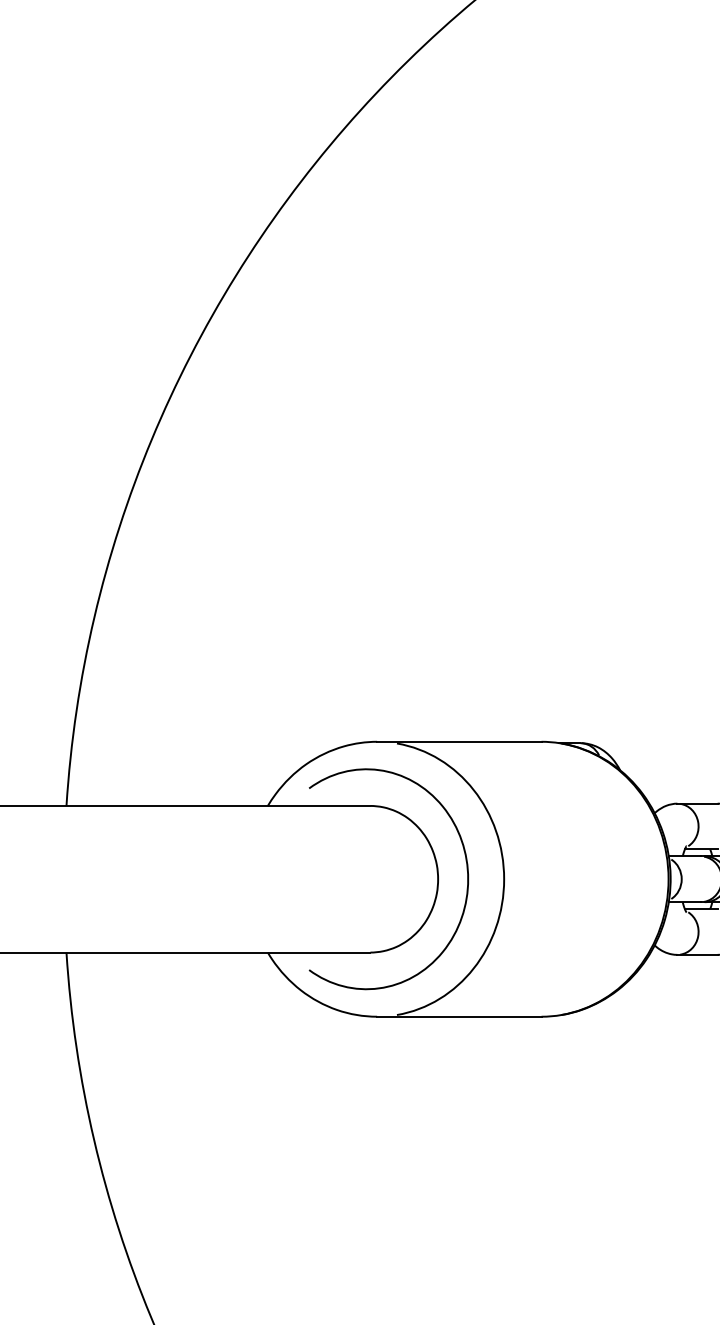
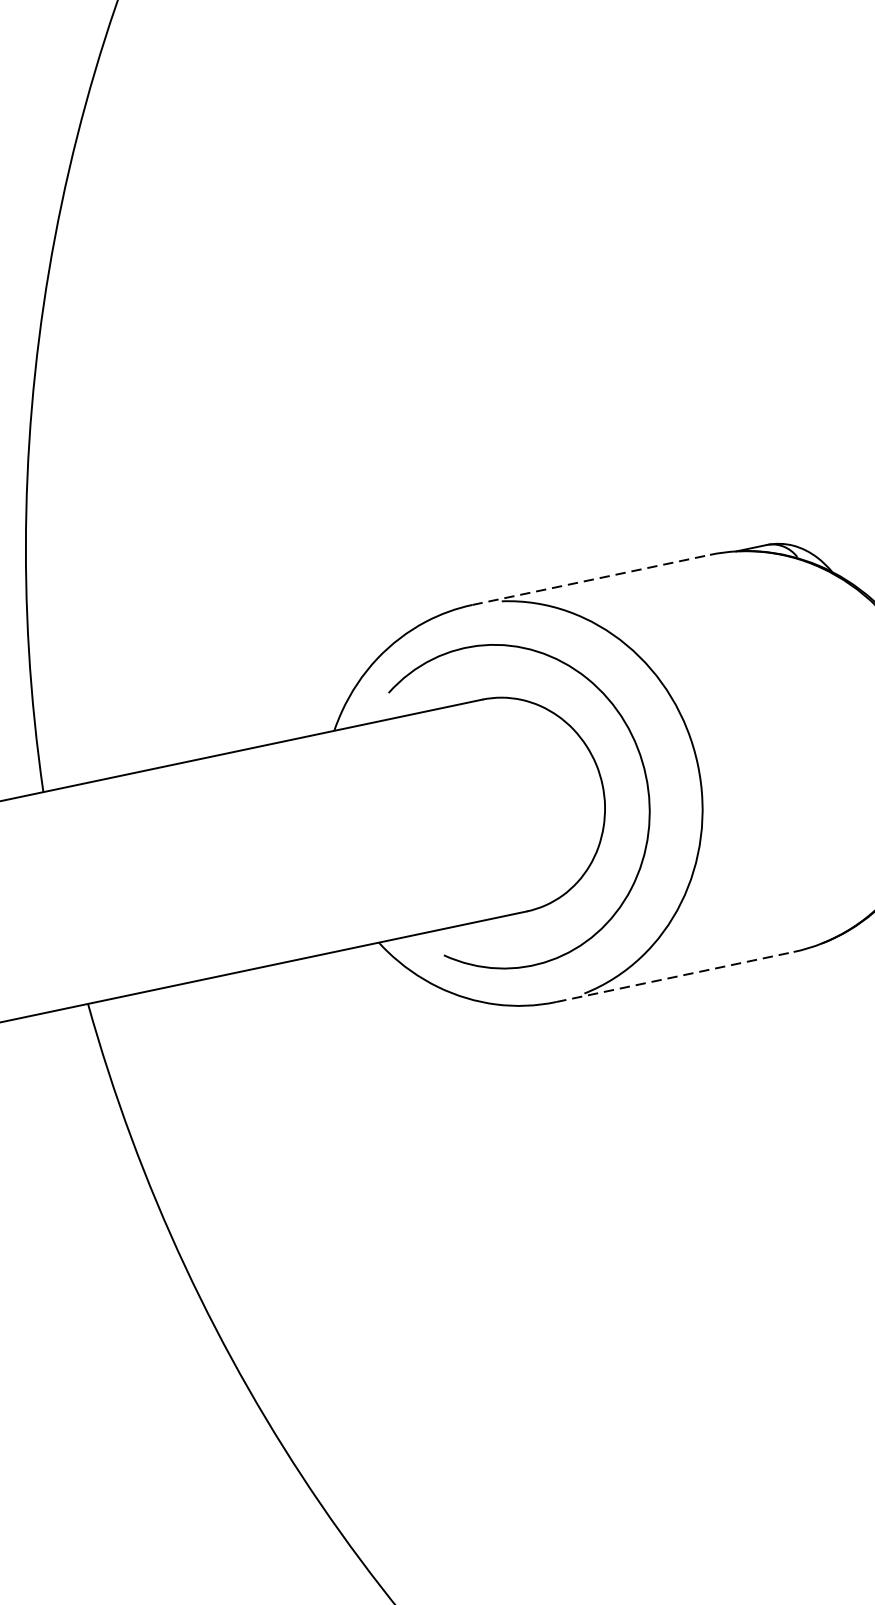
line: (459, 741) -> (591, 579), solid -> dashed
line: (459, 1016) -> (675, 976), solid -> dashed

